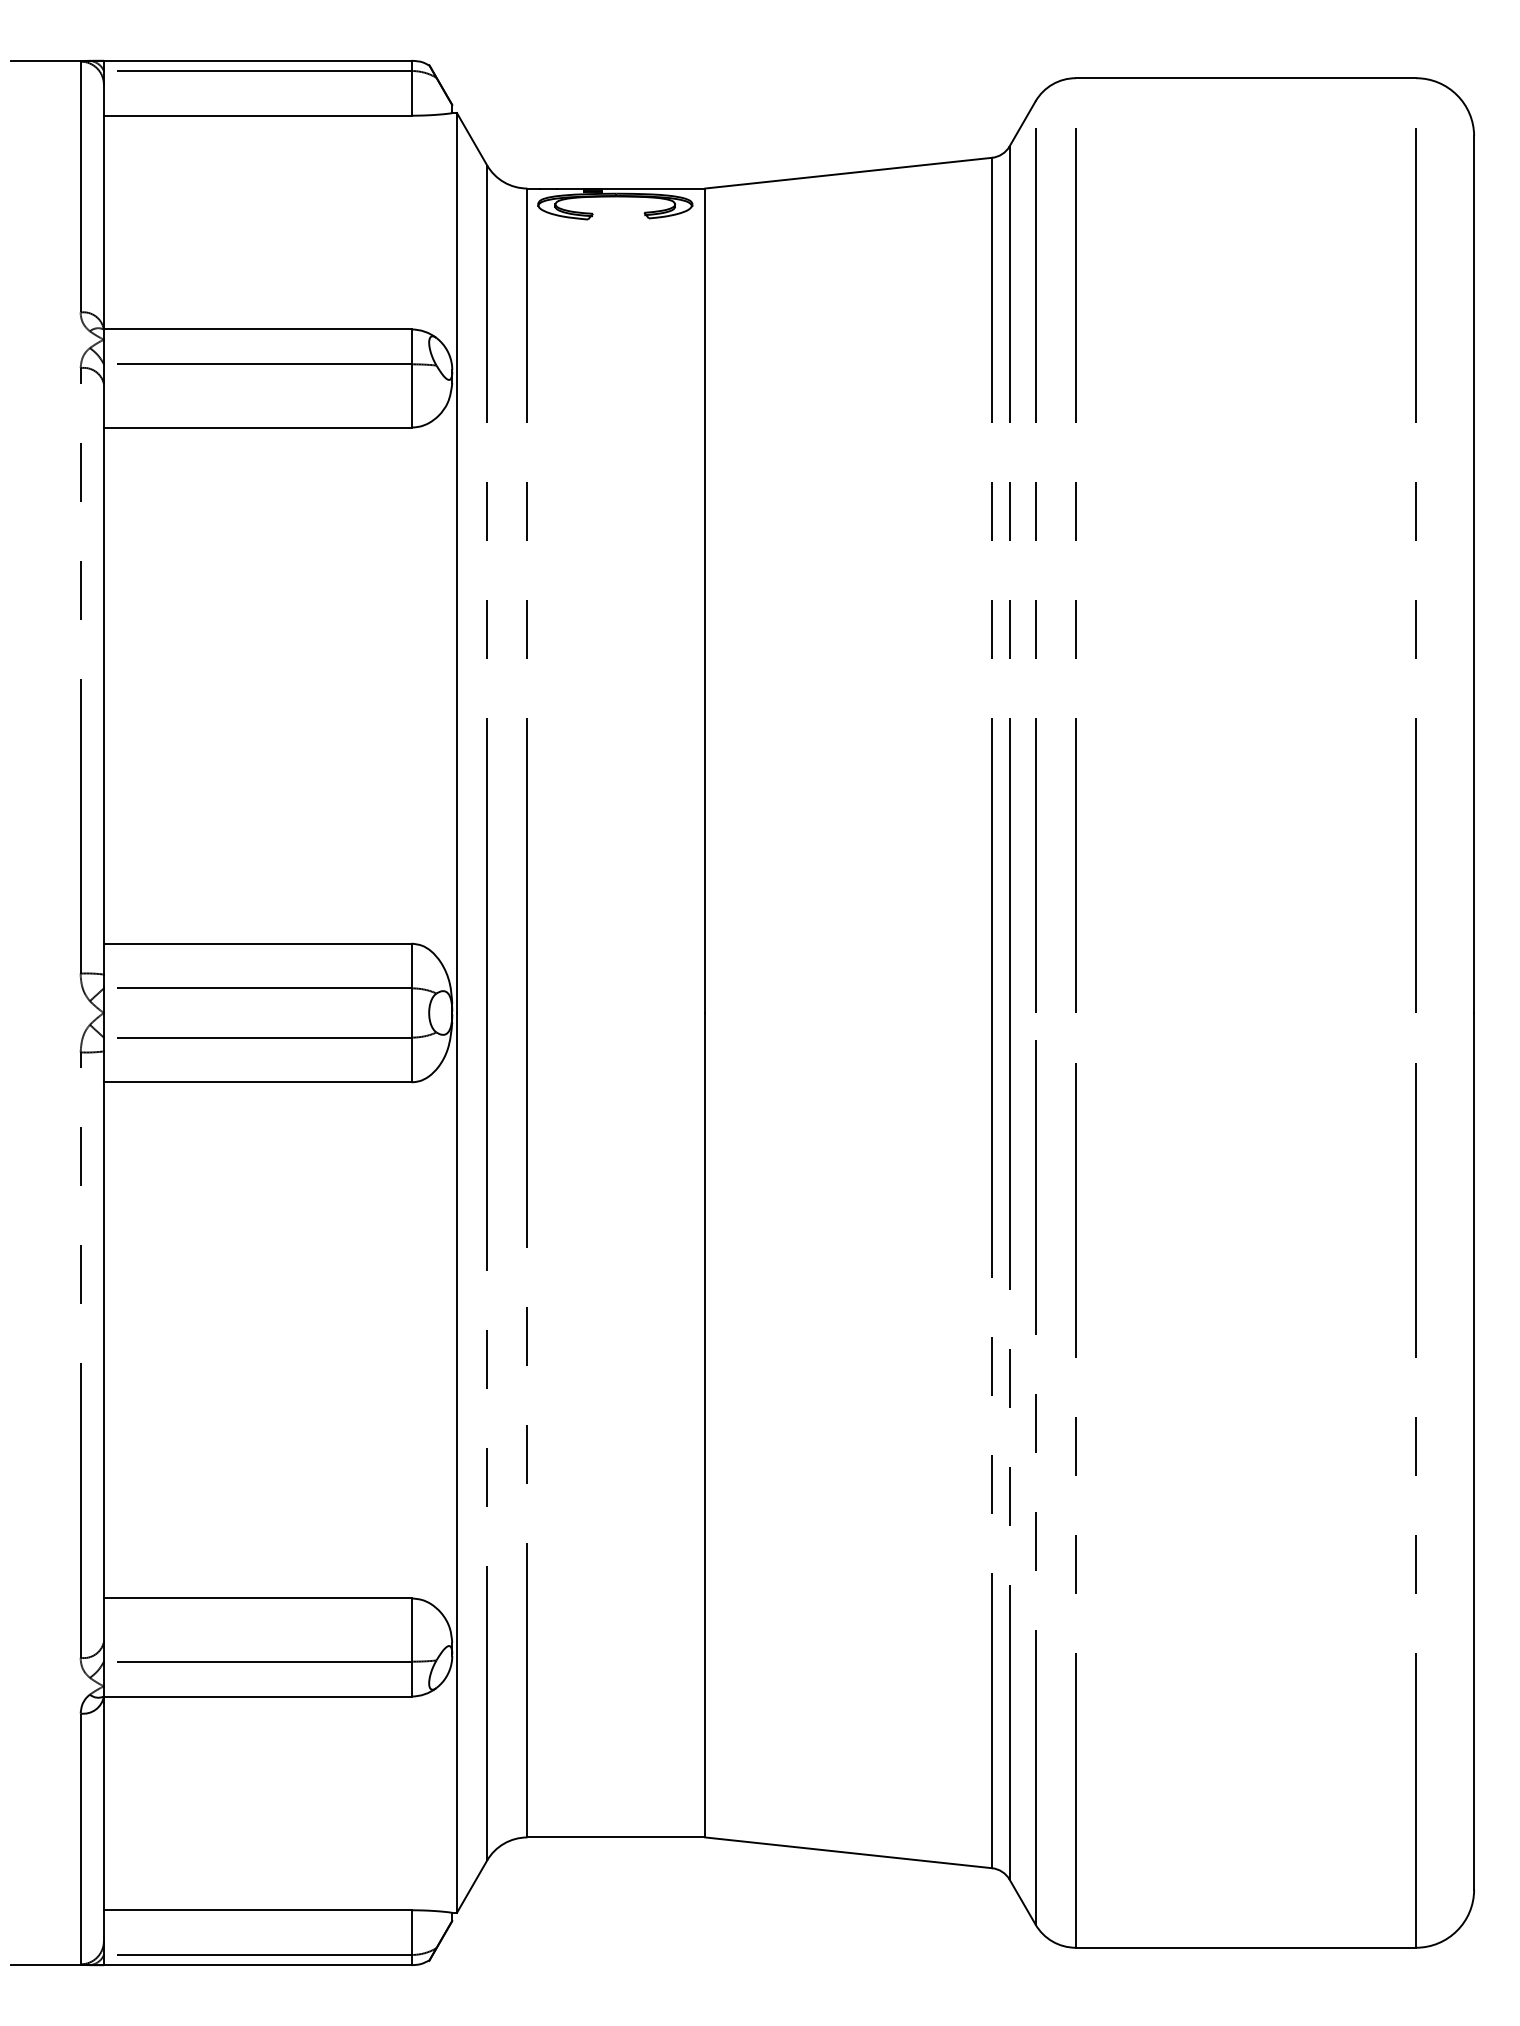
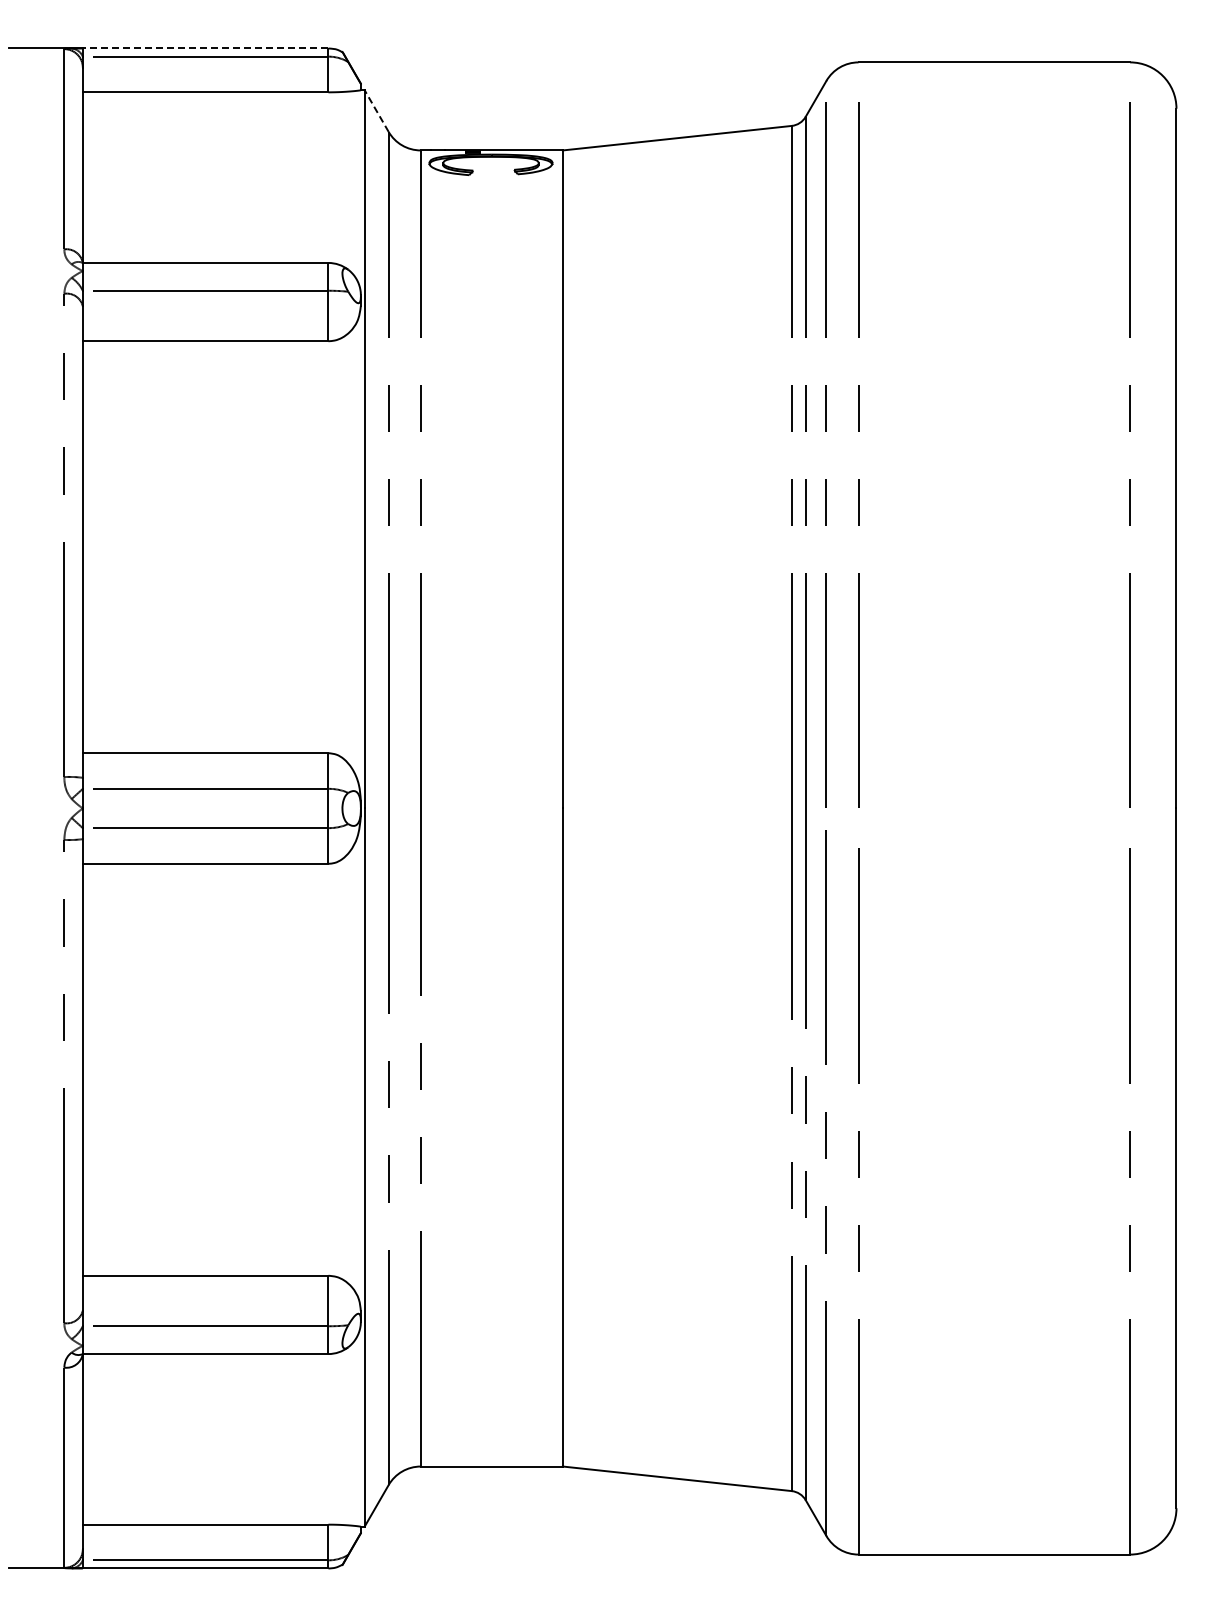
line: (257, 60) -> (205, 48), solid -> dashed
line: (471, 138) -> (376, 110), solid -> dashed

